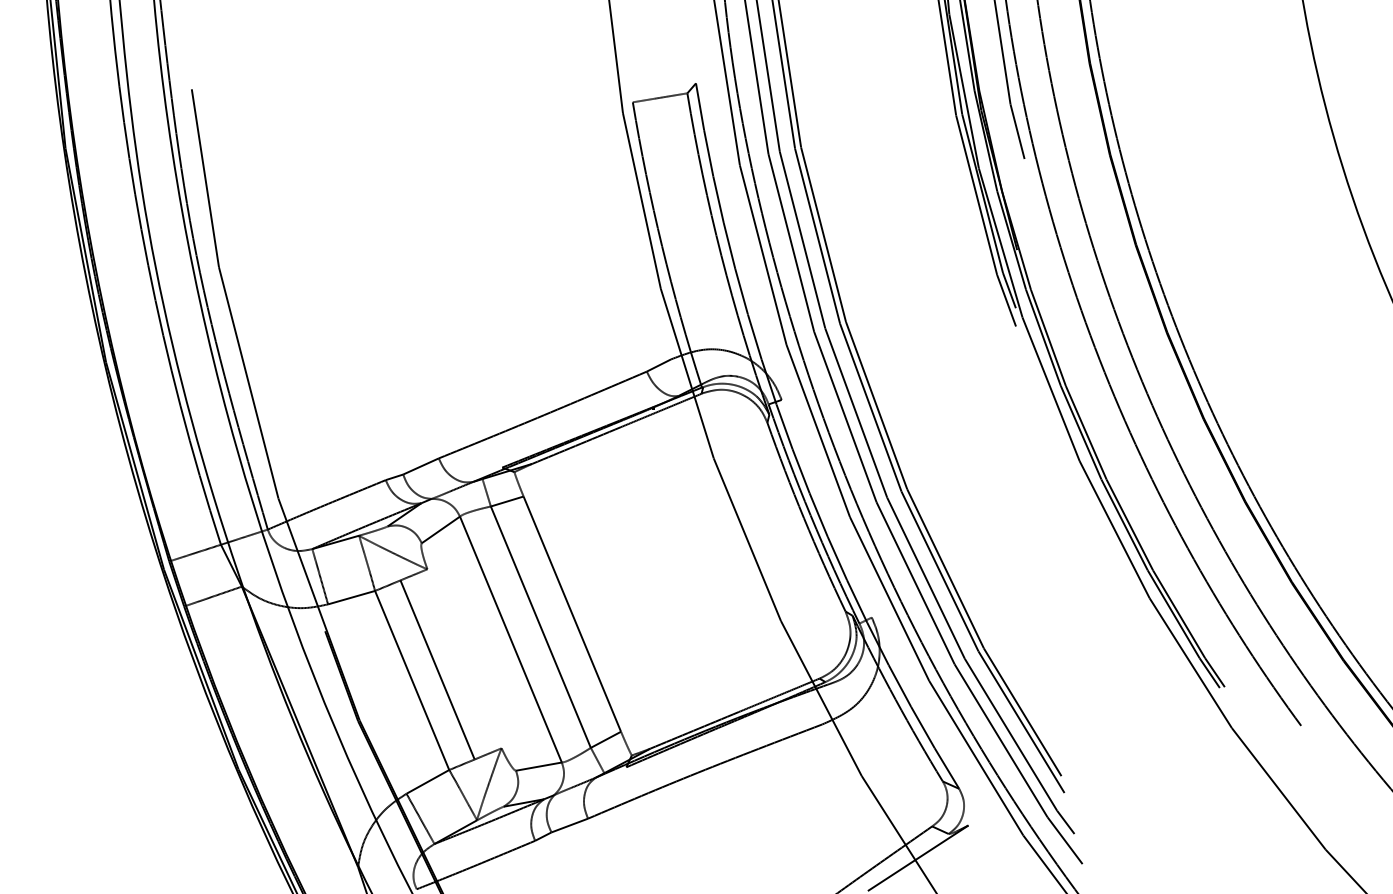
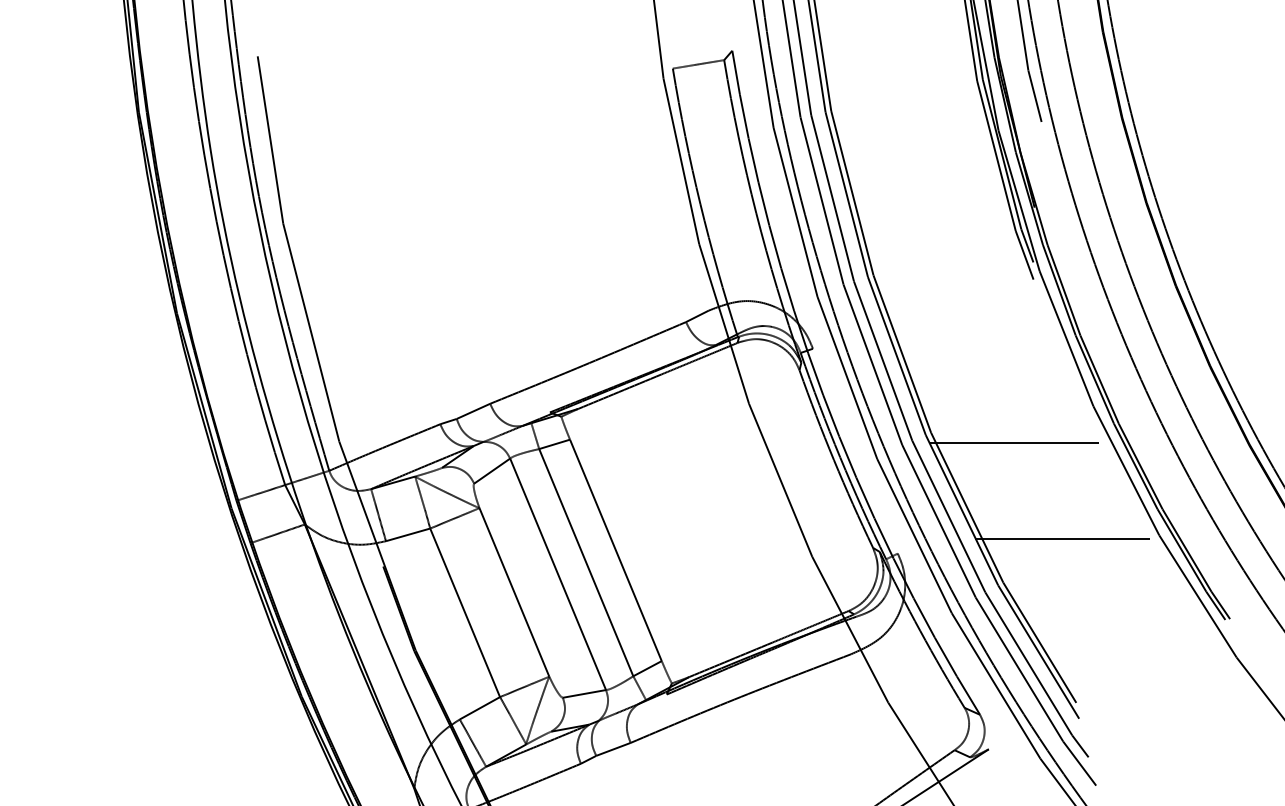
line: (995, 499) -> (1014, 442), added
line: (1046, 602) -> (1062, 539), added
line: (437, 669) -> (514, 592), moved

